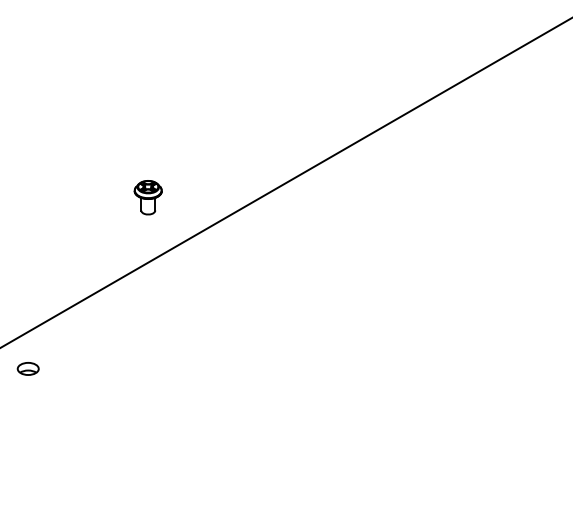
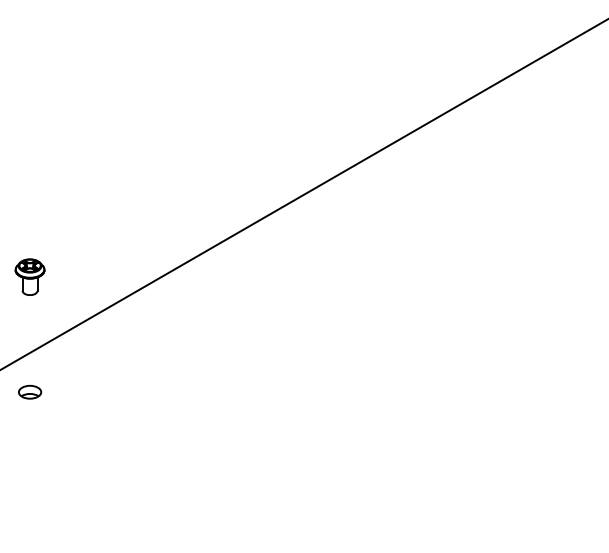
part: (147, 197) -> (29, 277), moved

